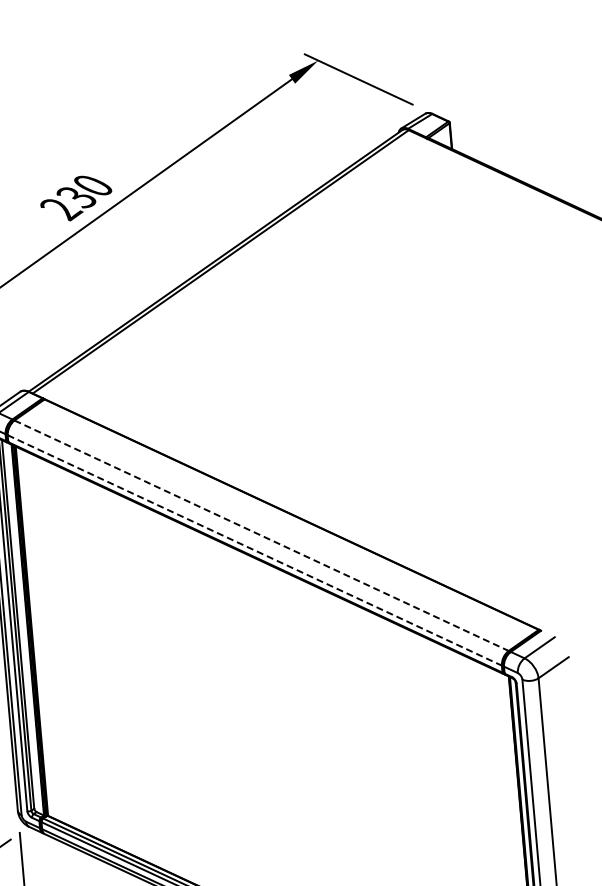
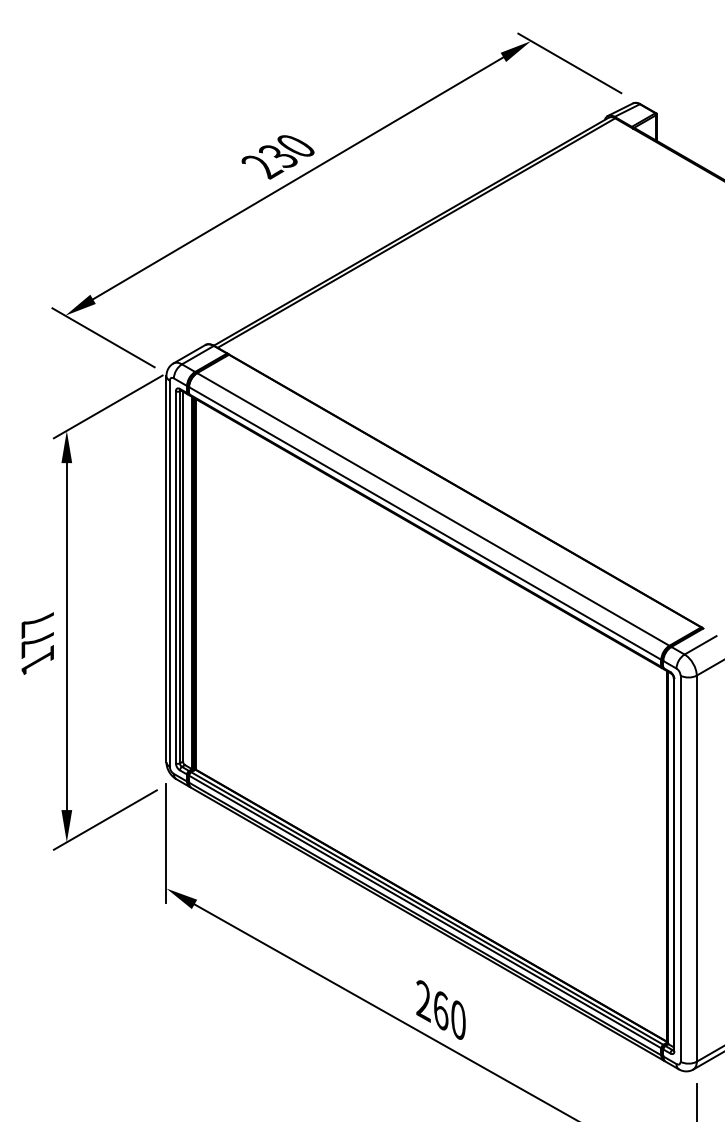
line: (261, 535) -> (433, 509), dashed -> solid
line: (255, 550) -> (425, 523), dashed -> solid

